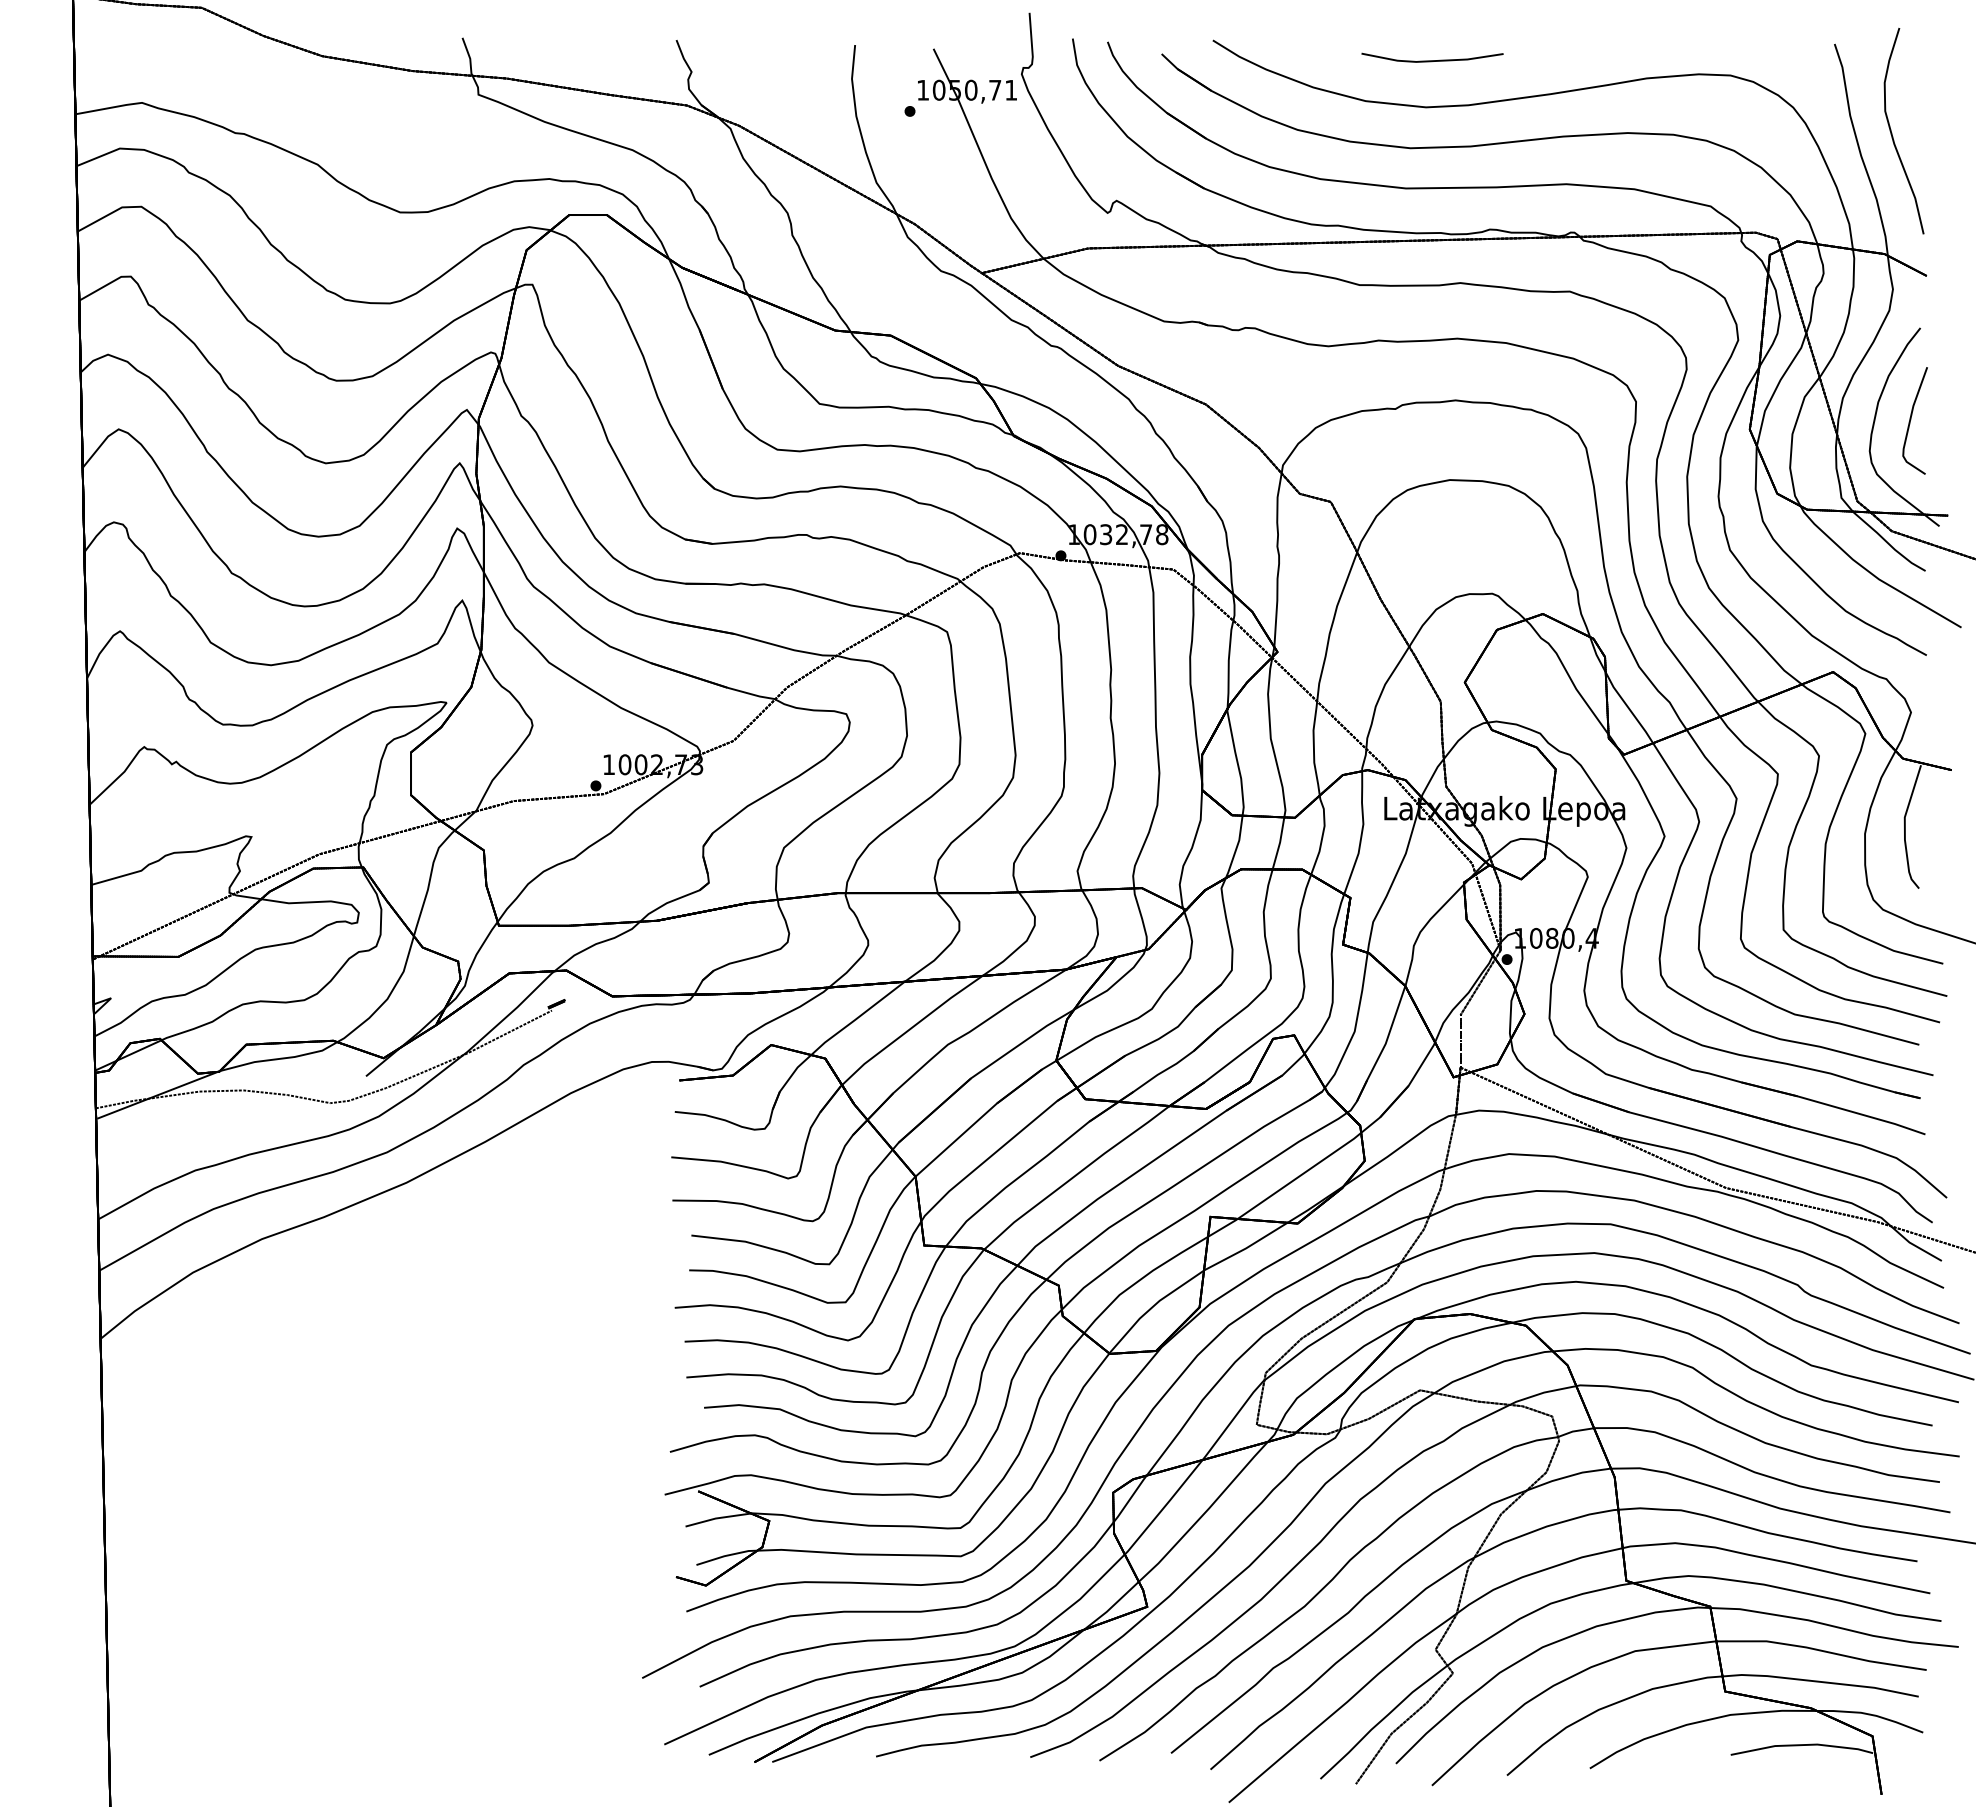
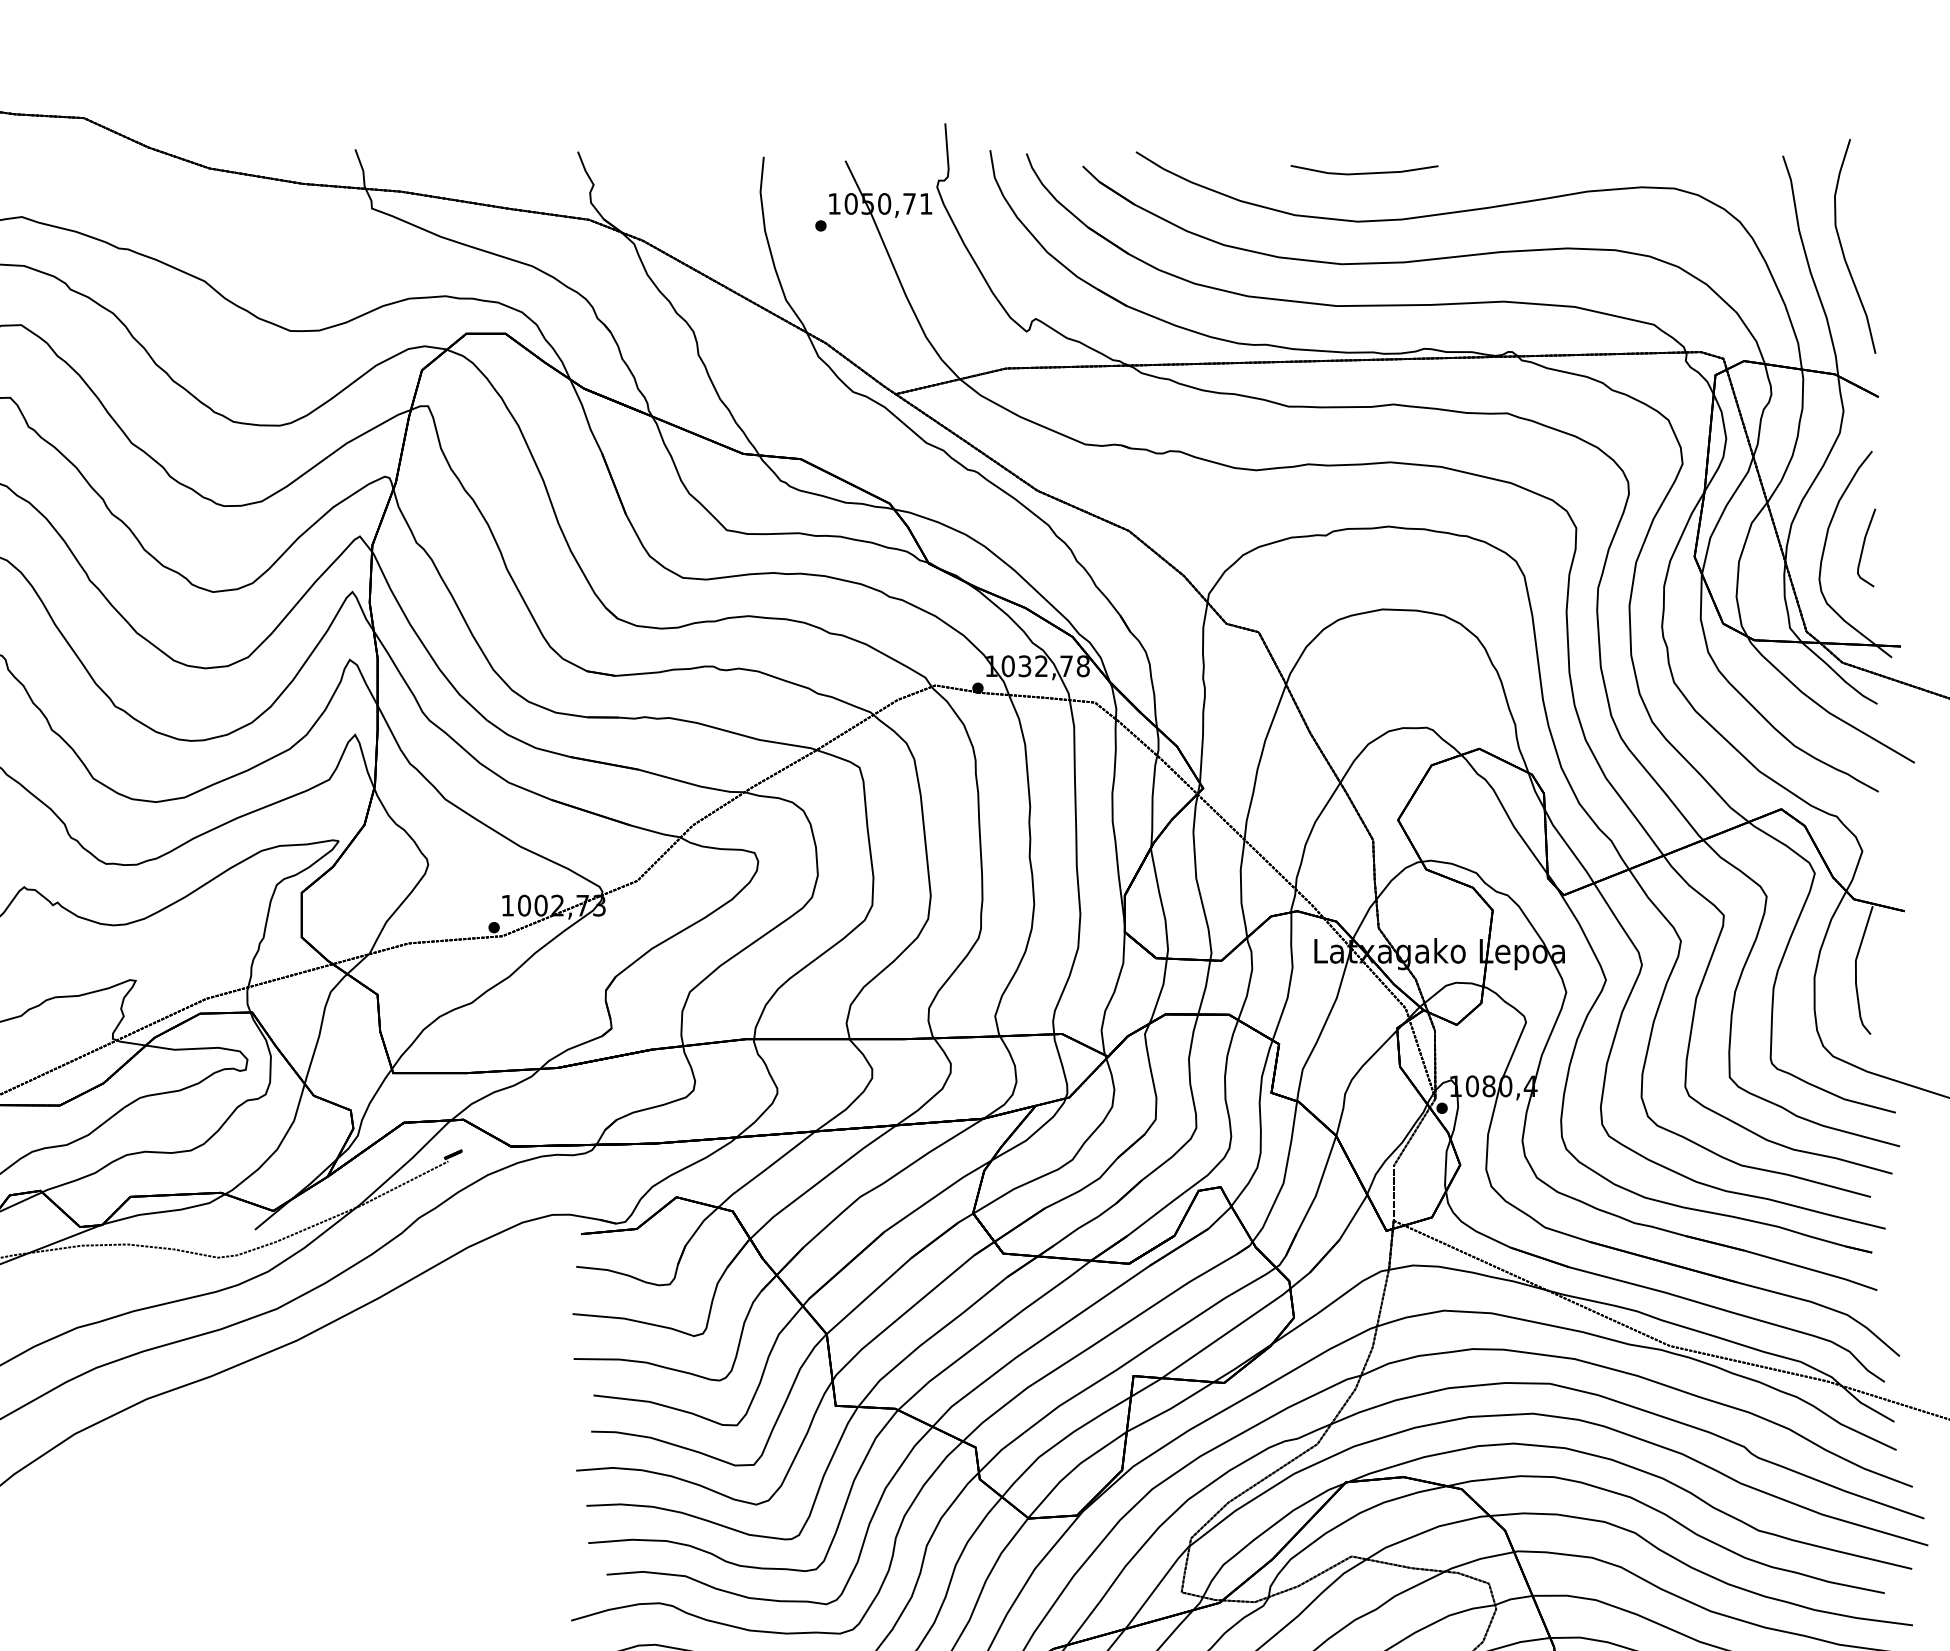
part: (1914, 420) -> (1865, 547), size x0.7

